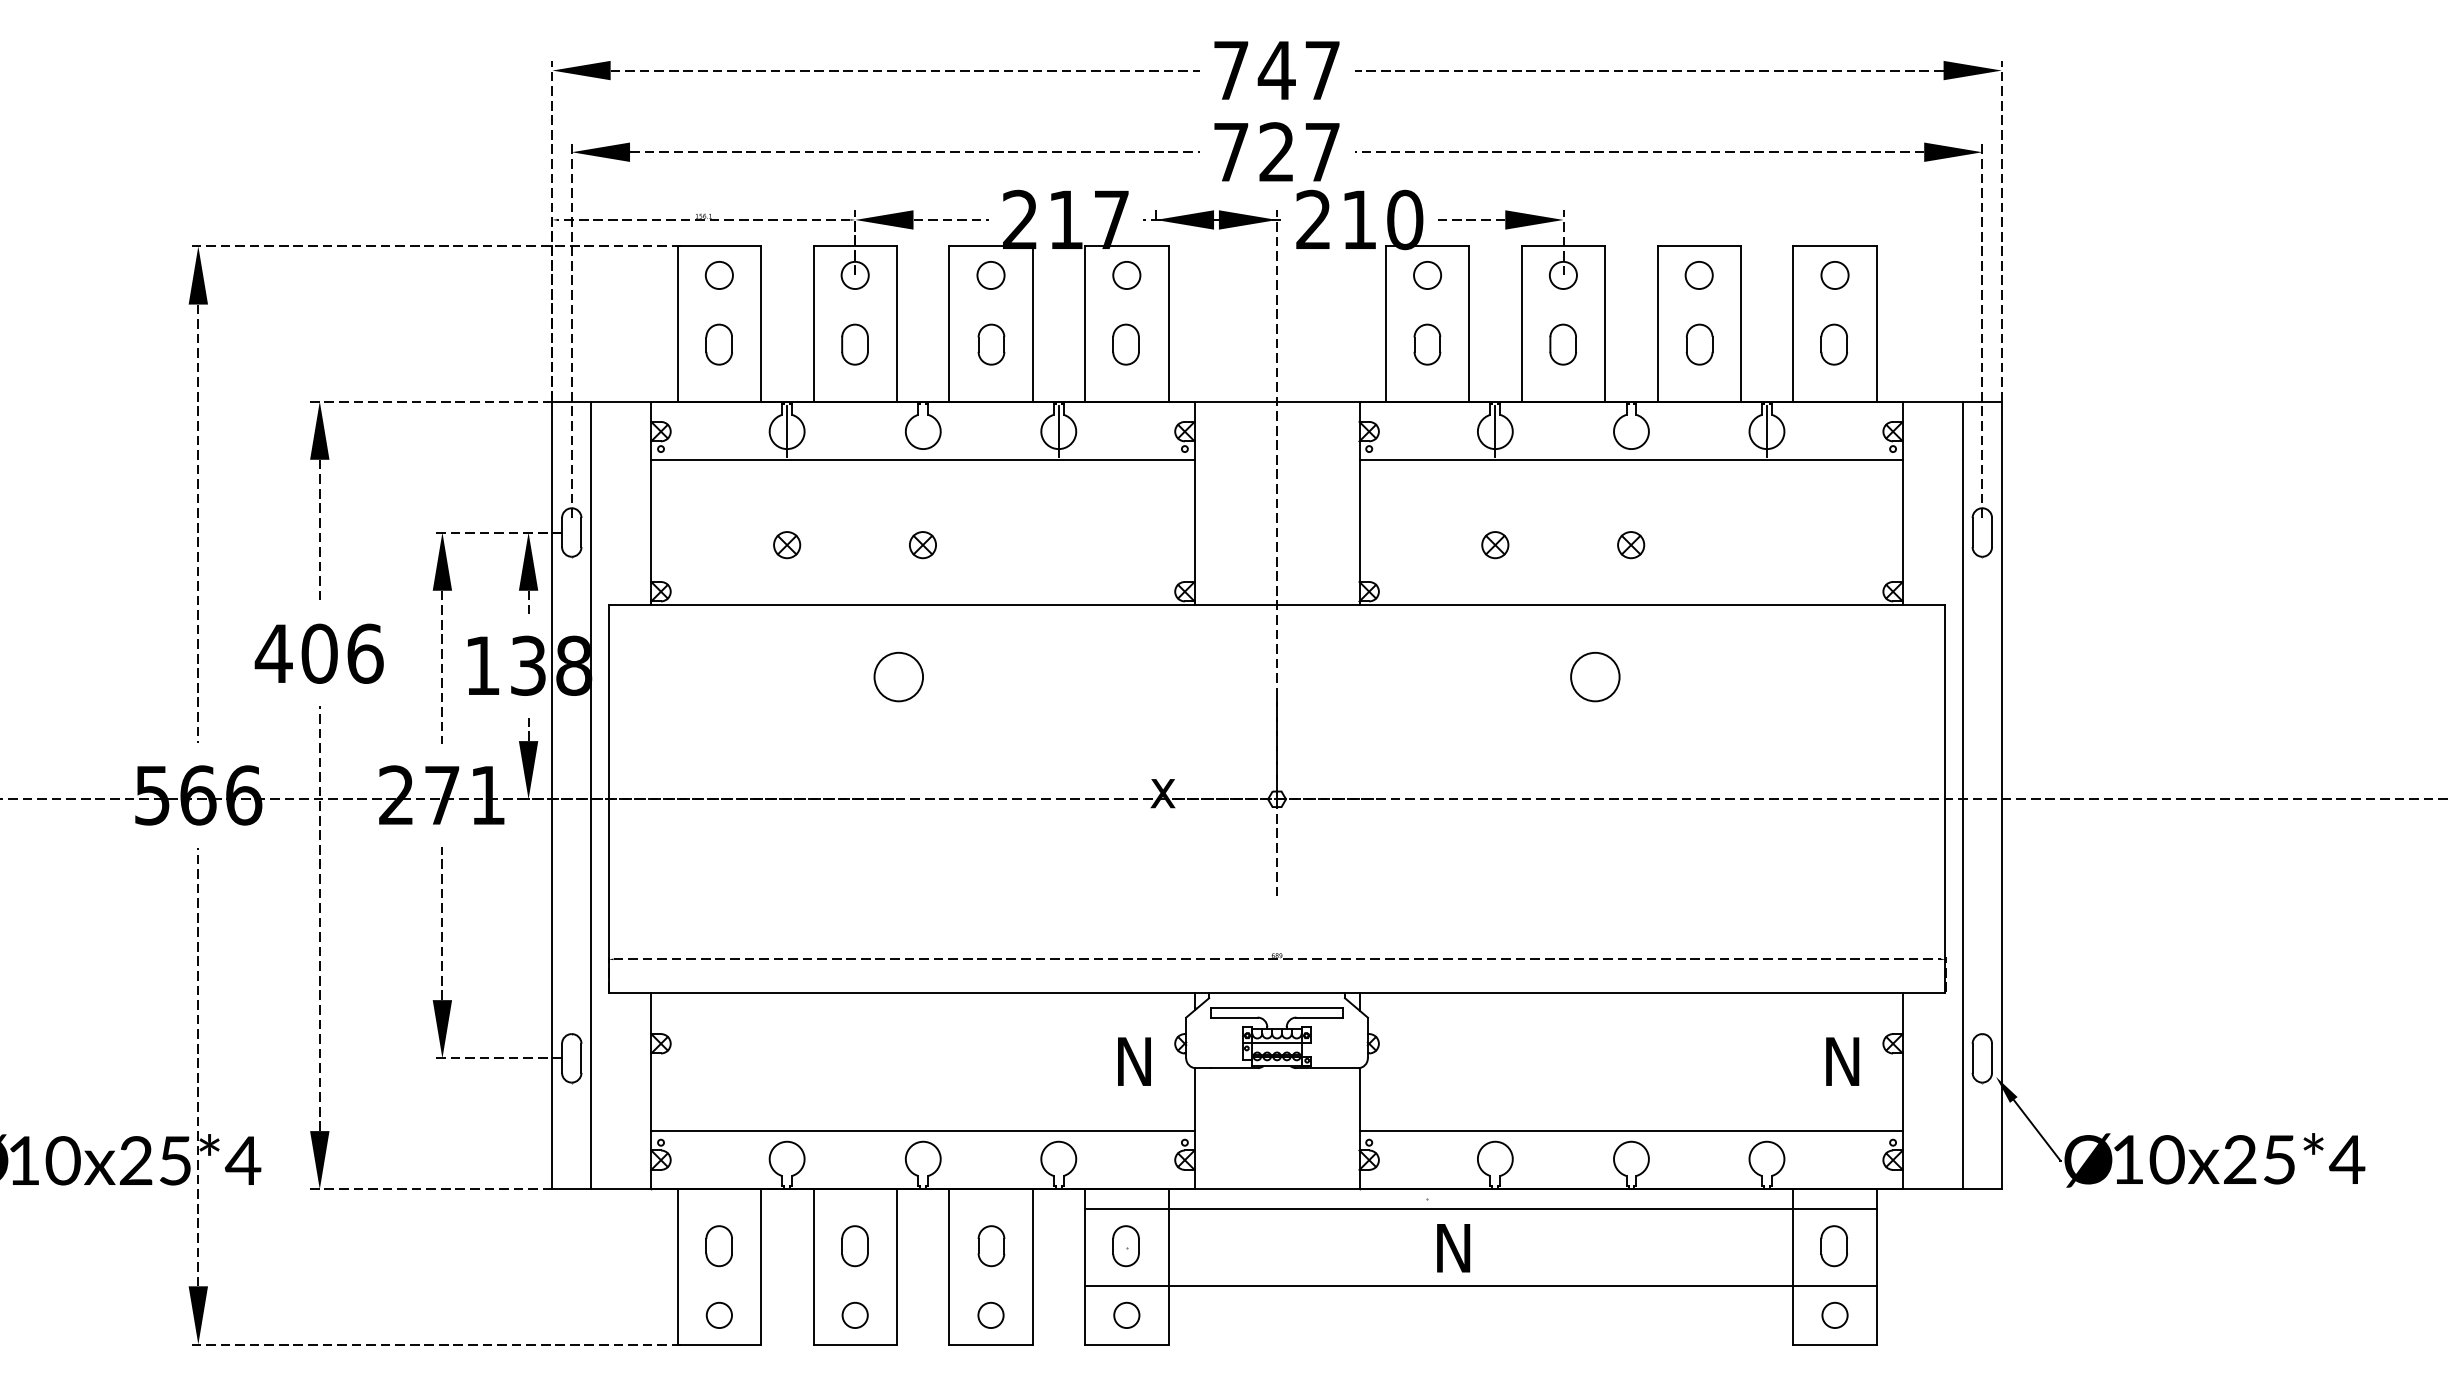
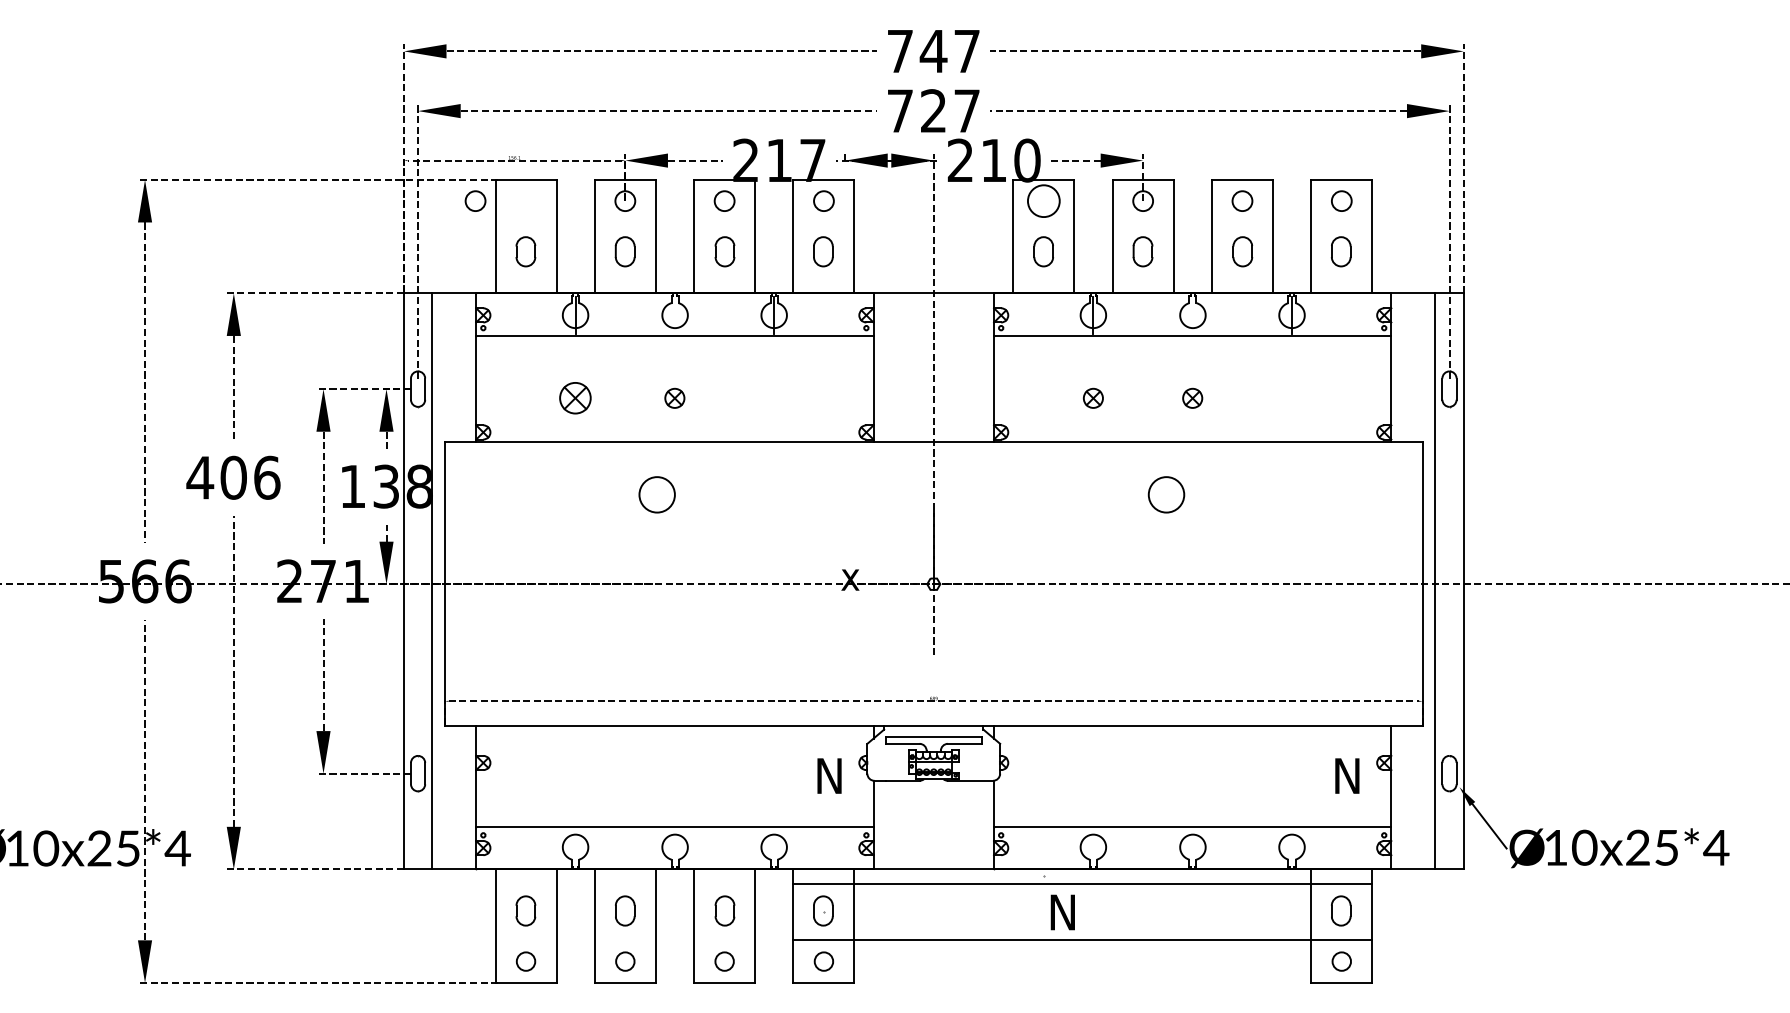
circle: (718, 275) -> (474, 201), moved
circle: (1427, 275) -> (1043, 201), size x1.6
part: (787, 545) -> (575, 398), size x1.6

